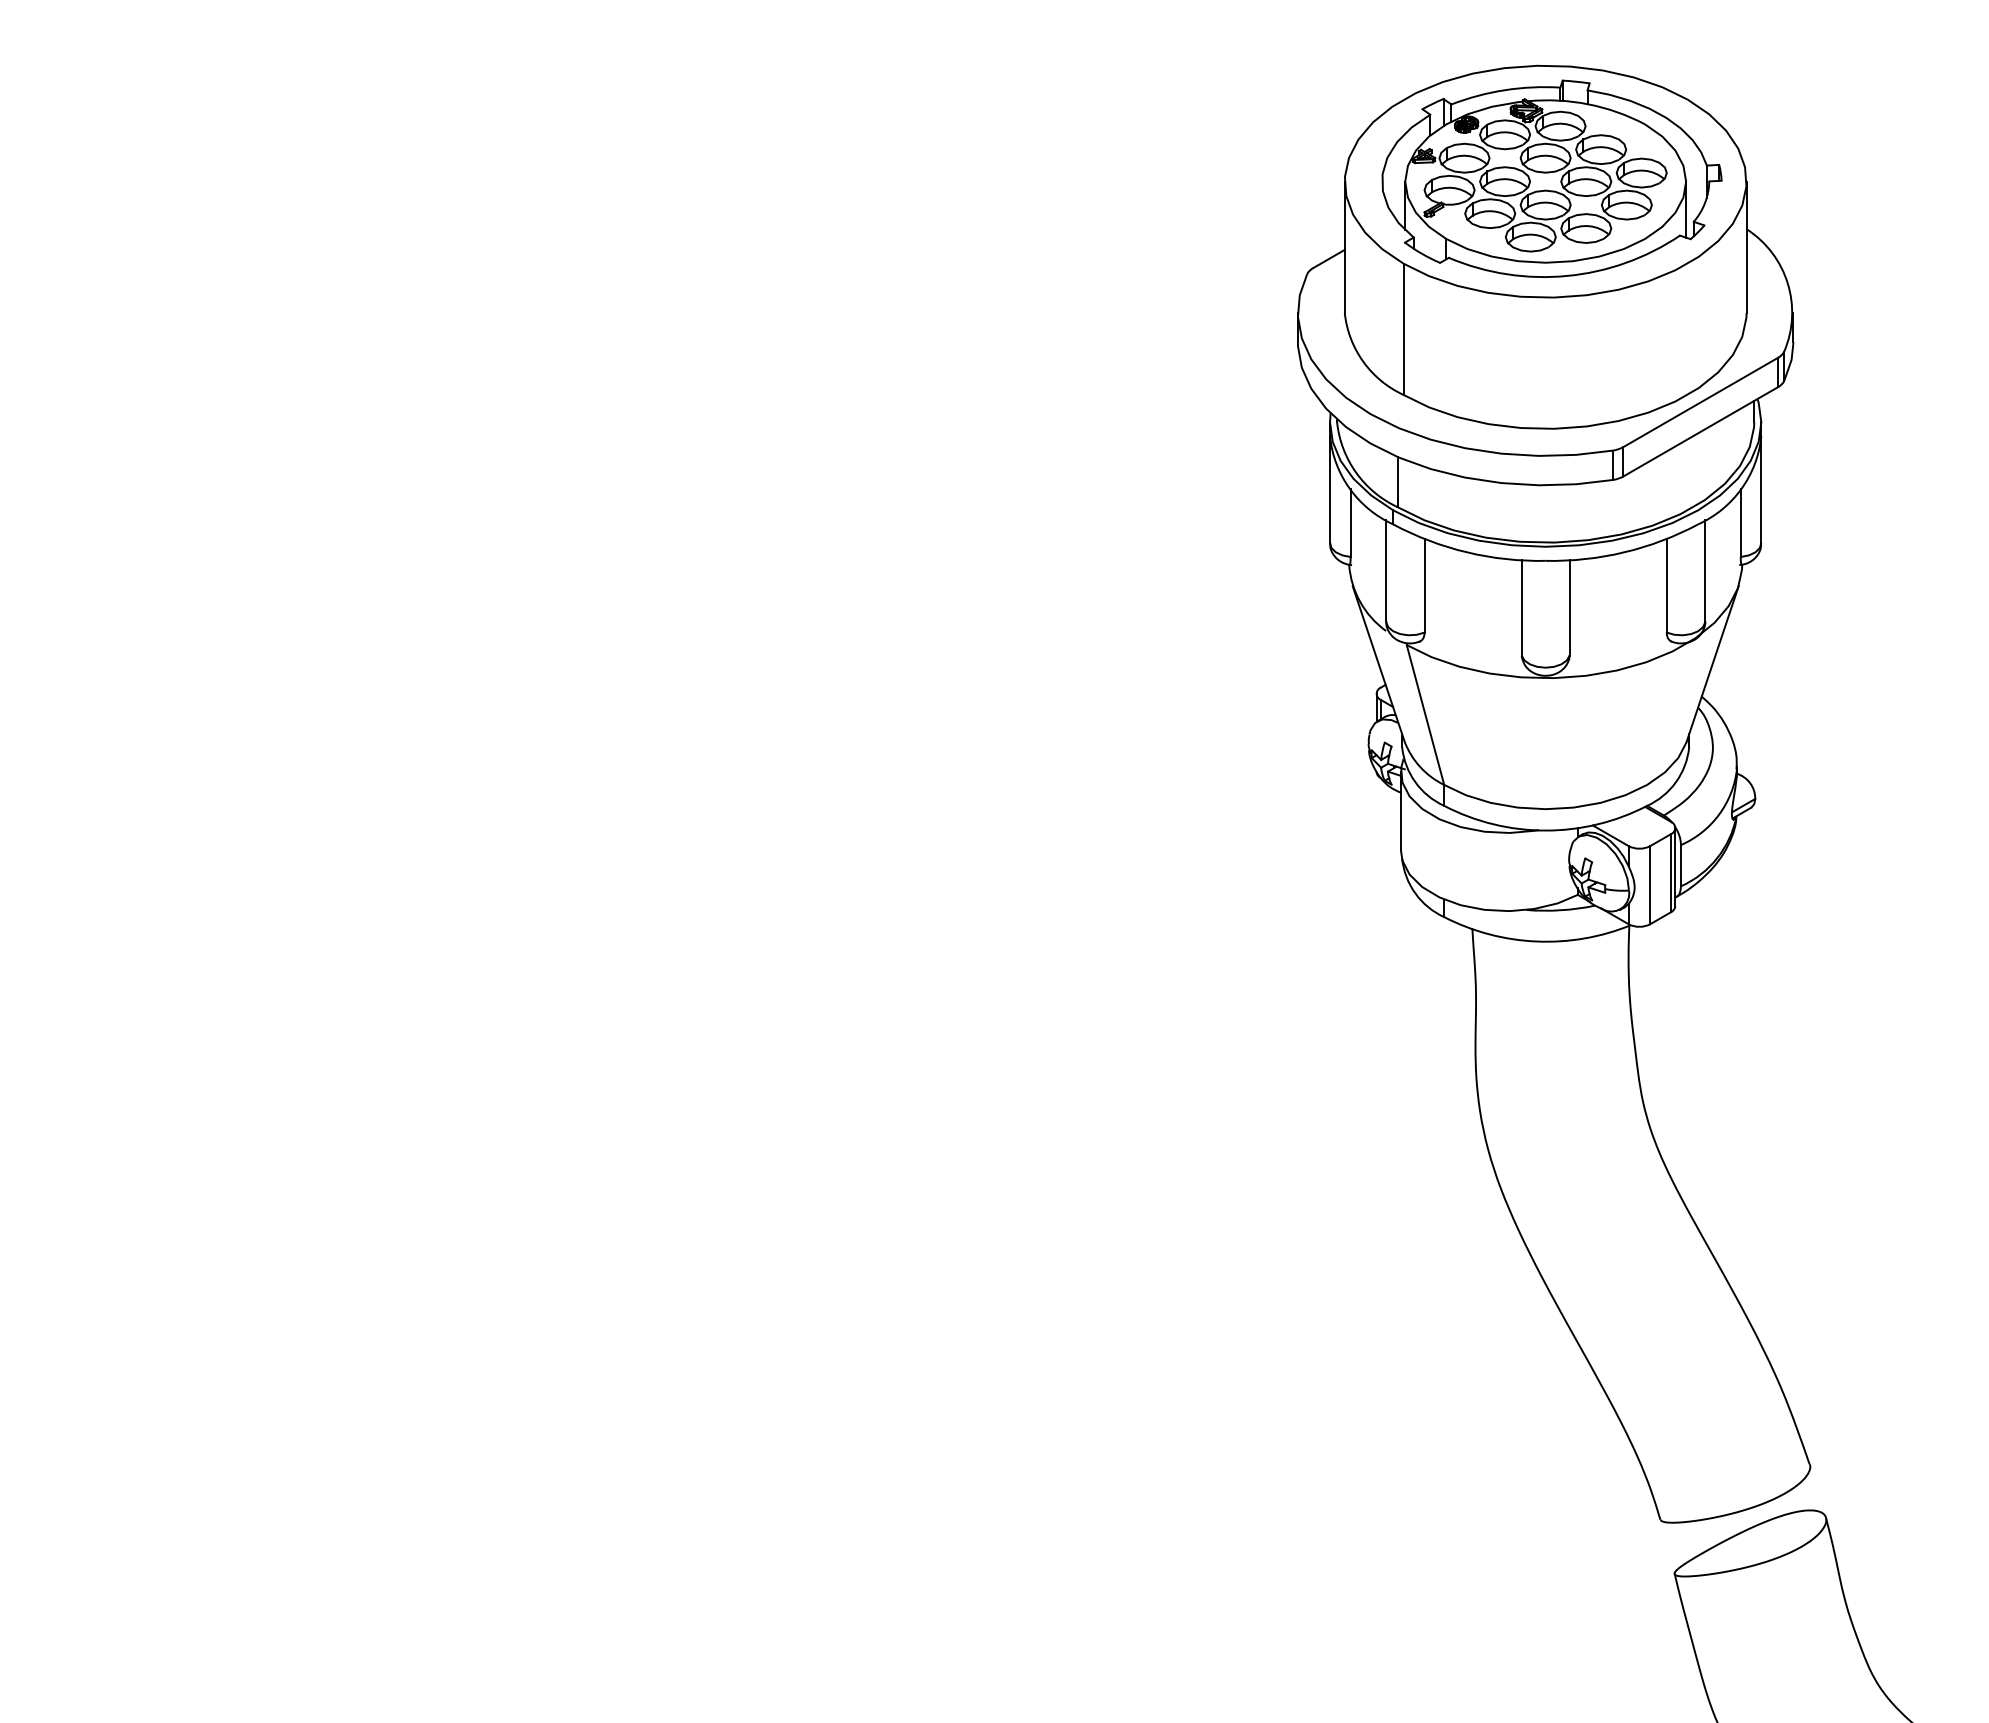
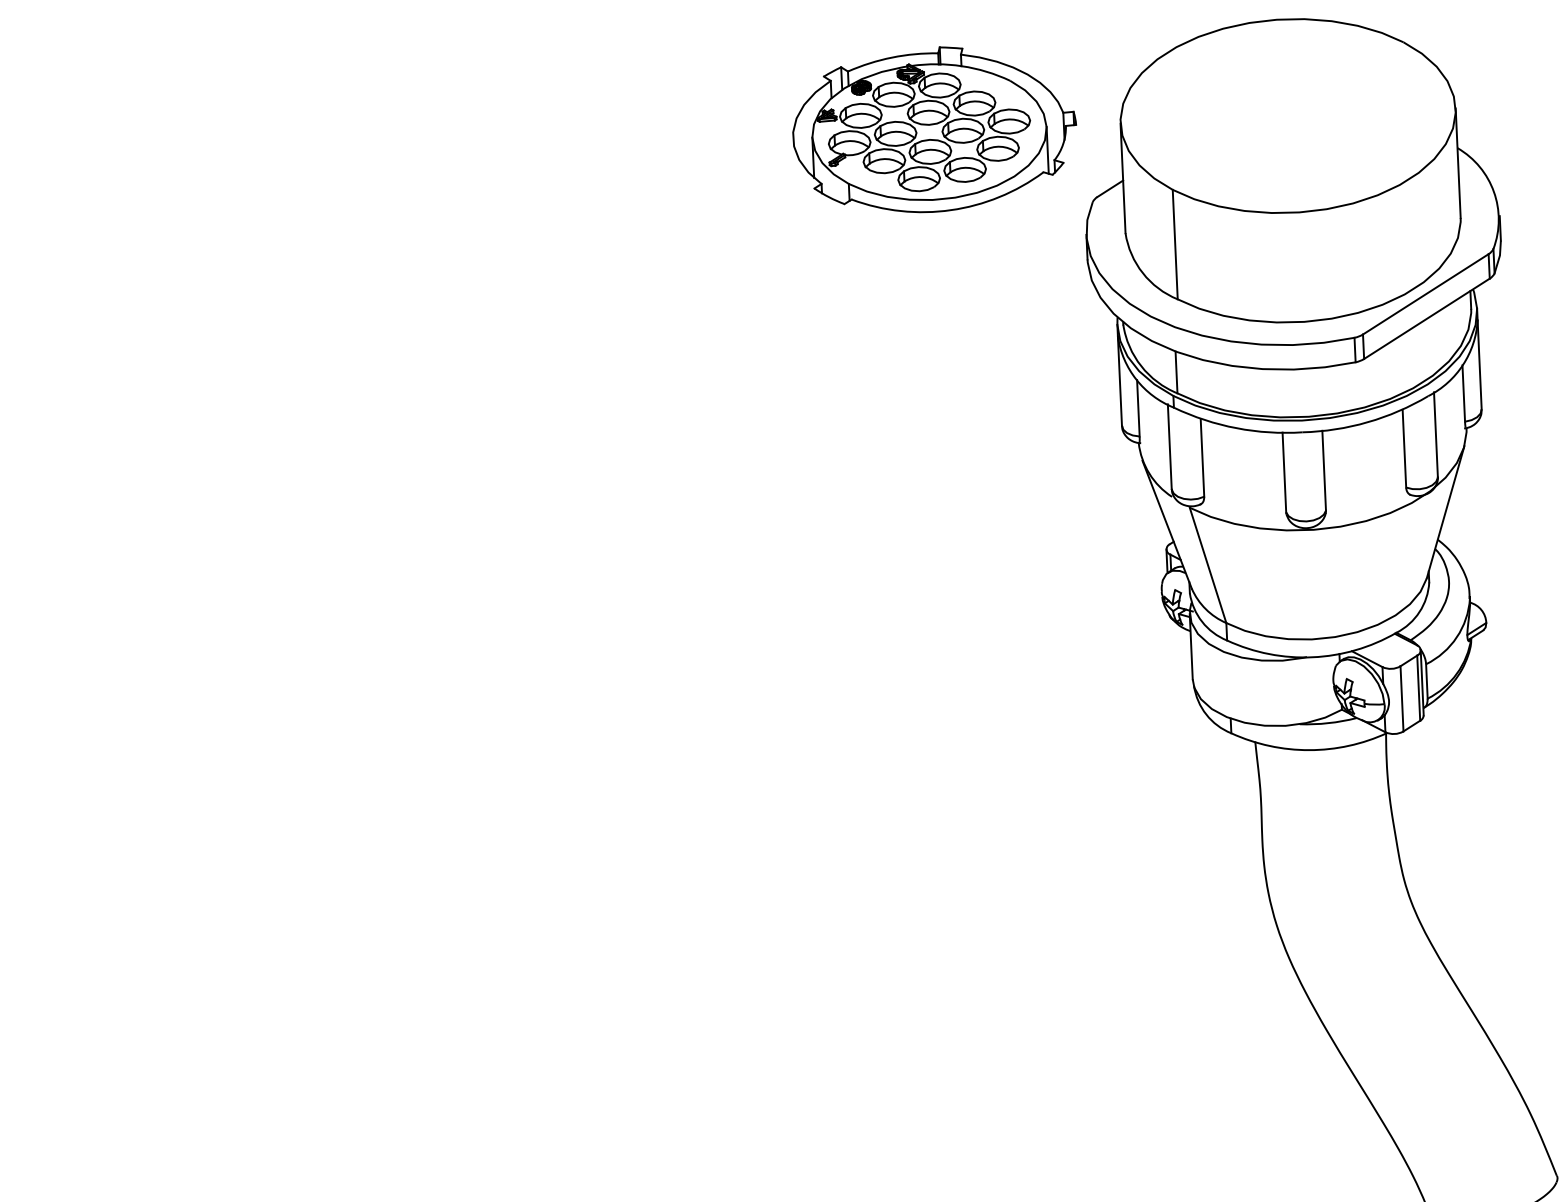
part: (1551, 178) -> (934, 129), moved

